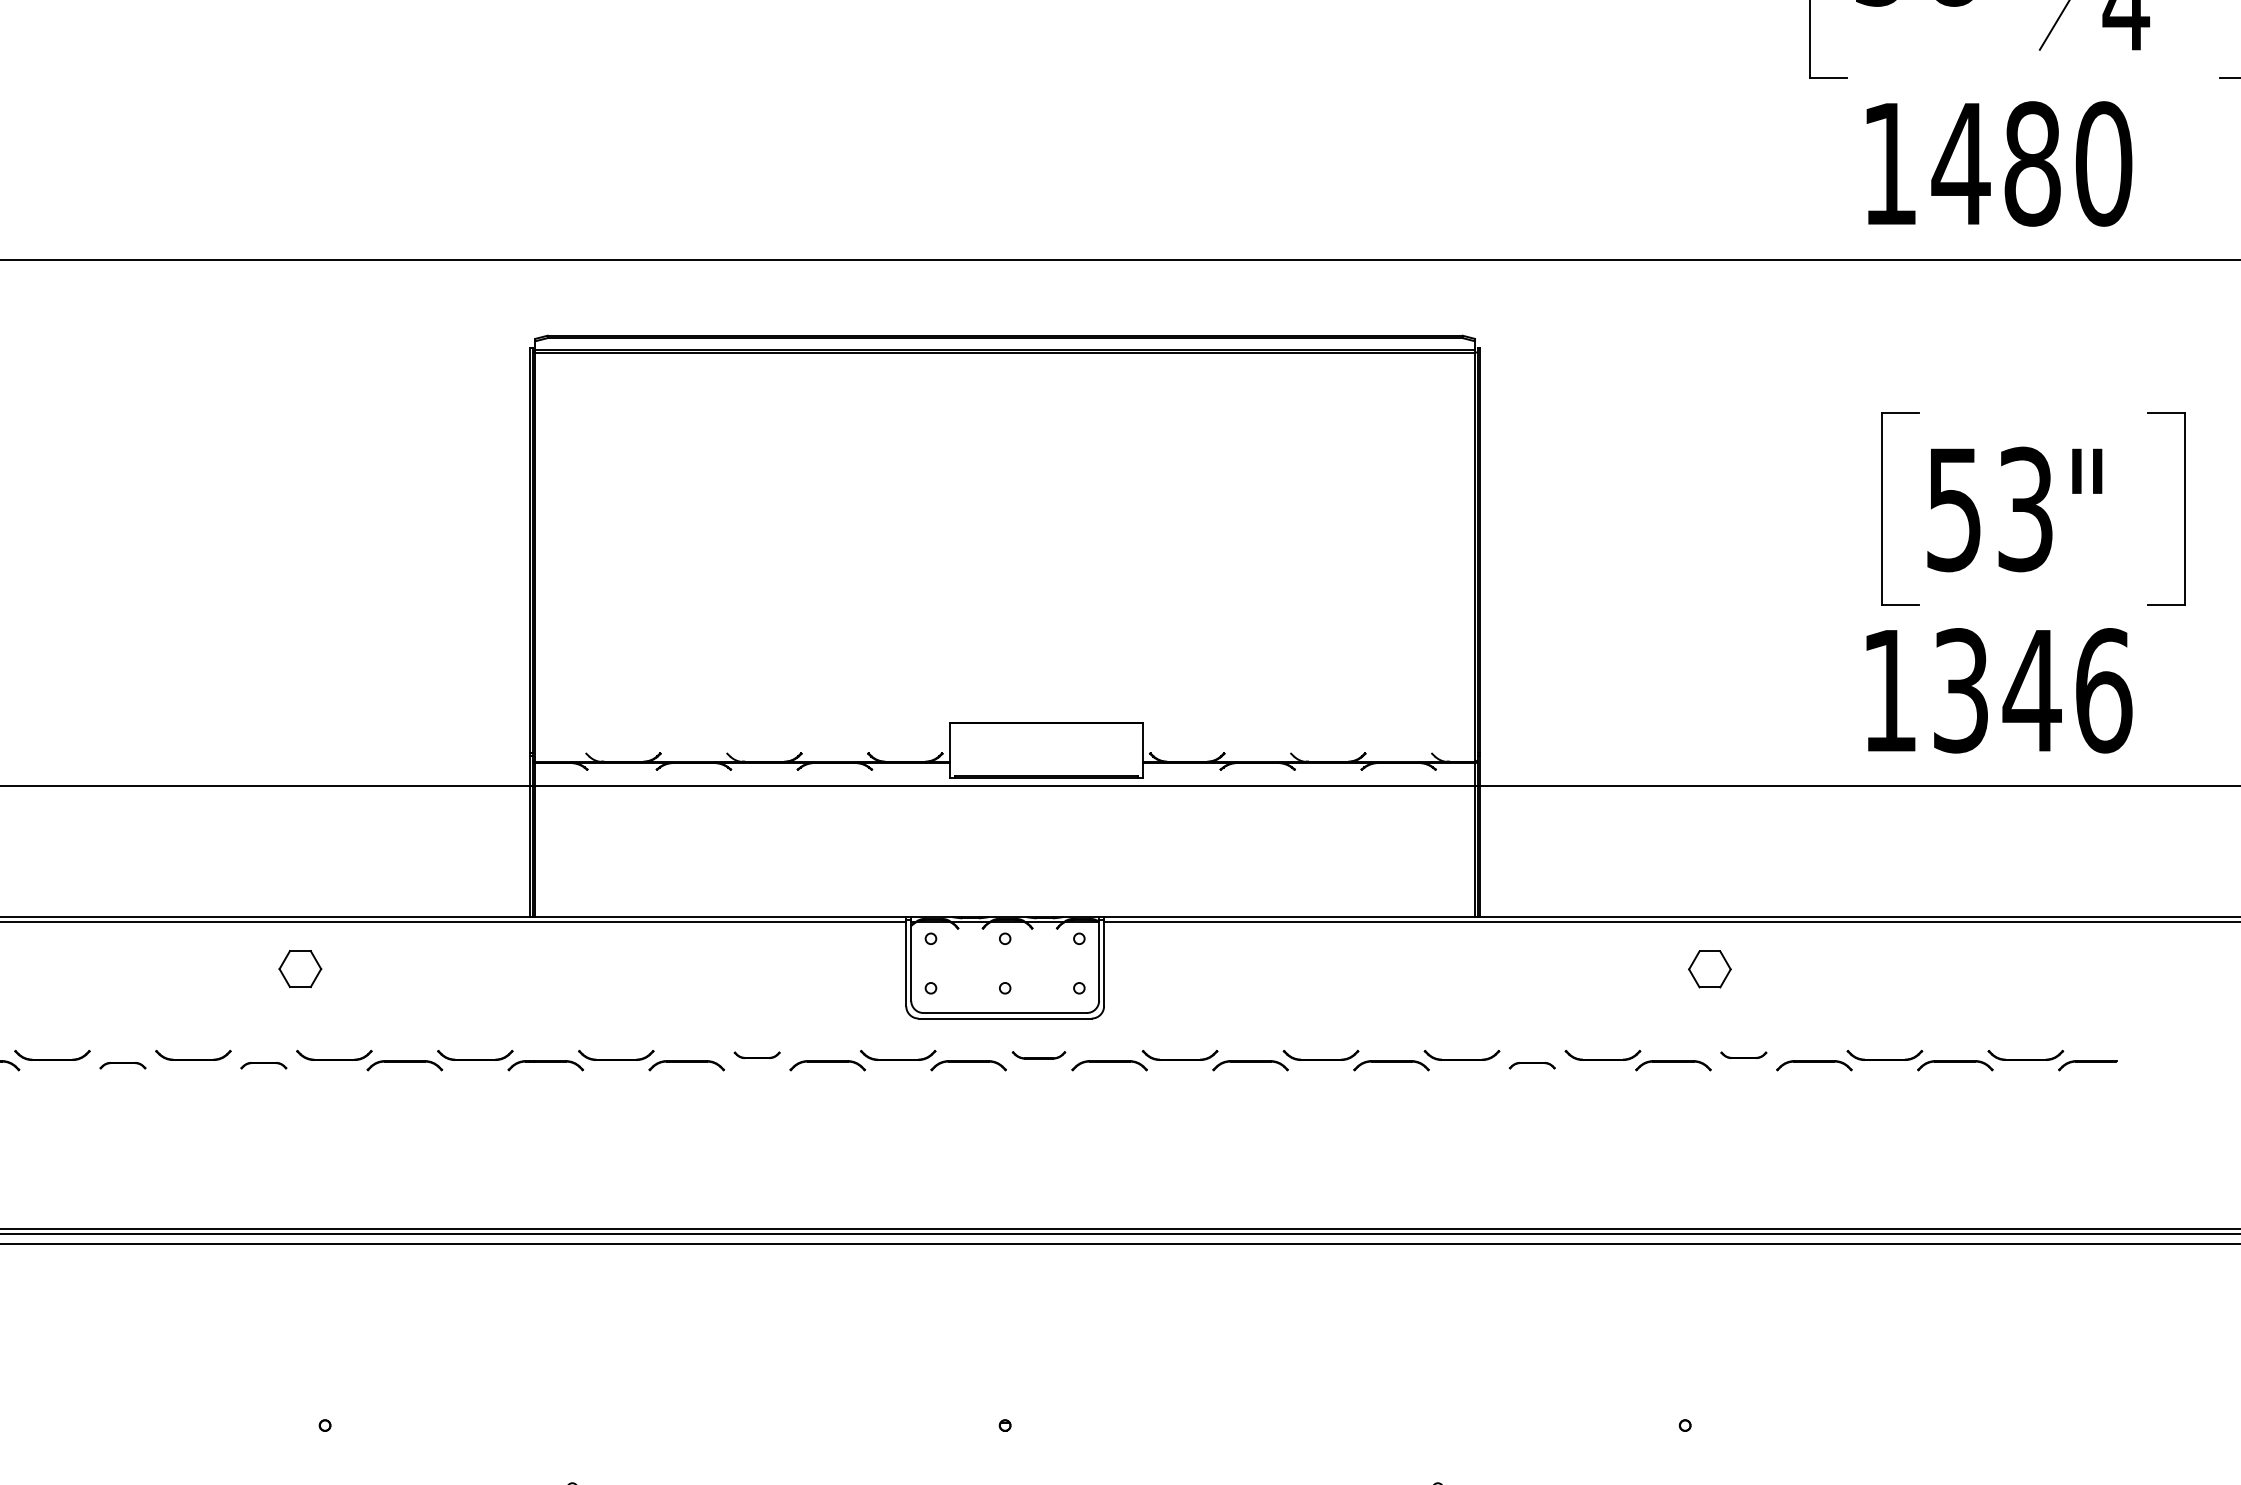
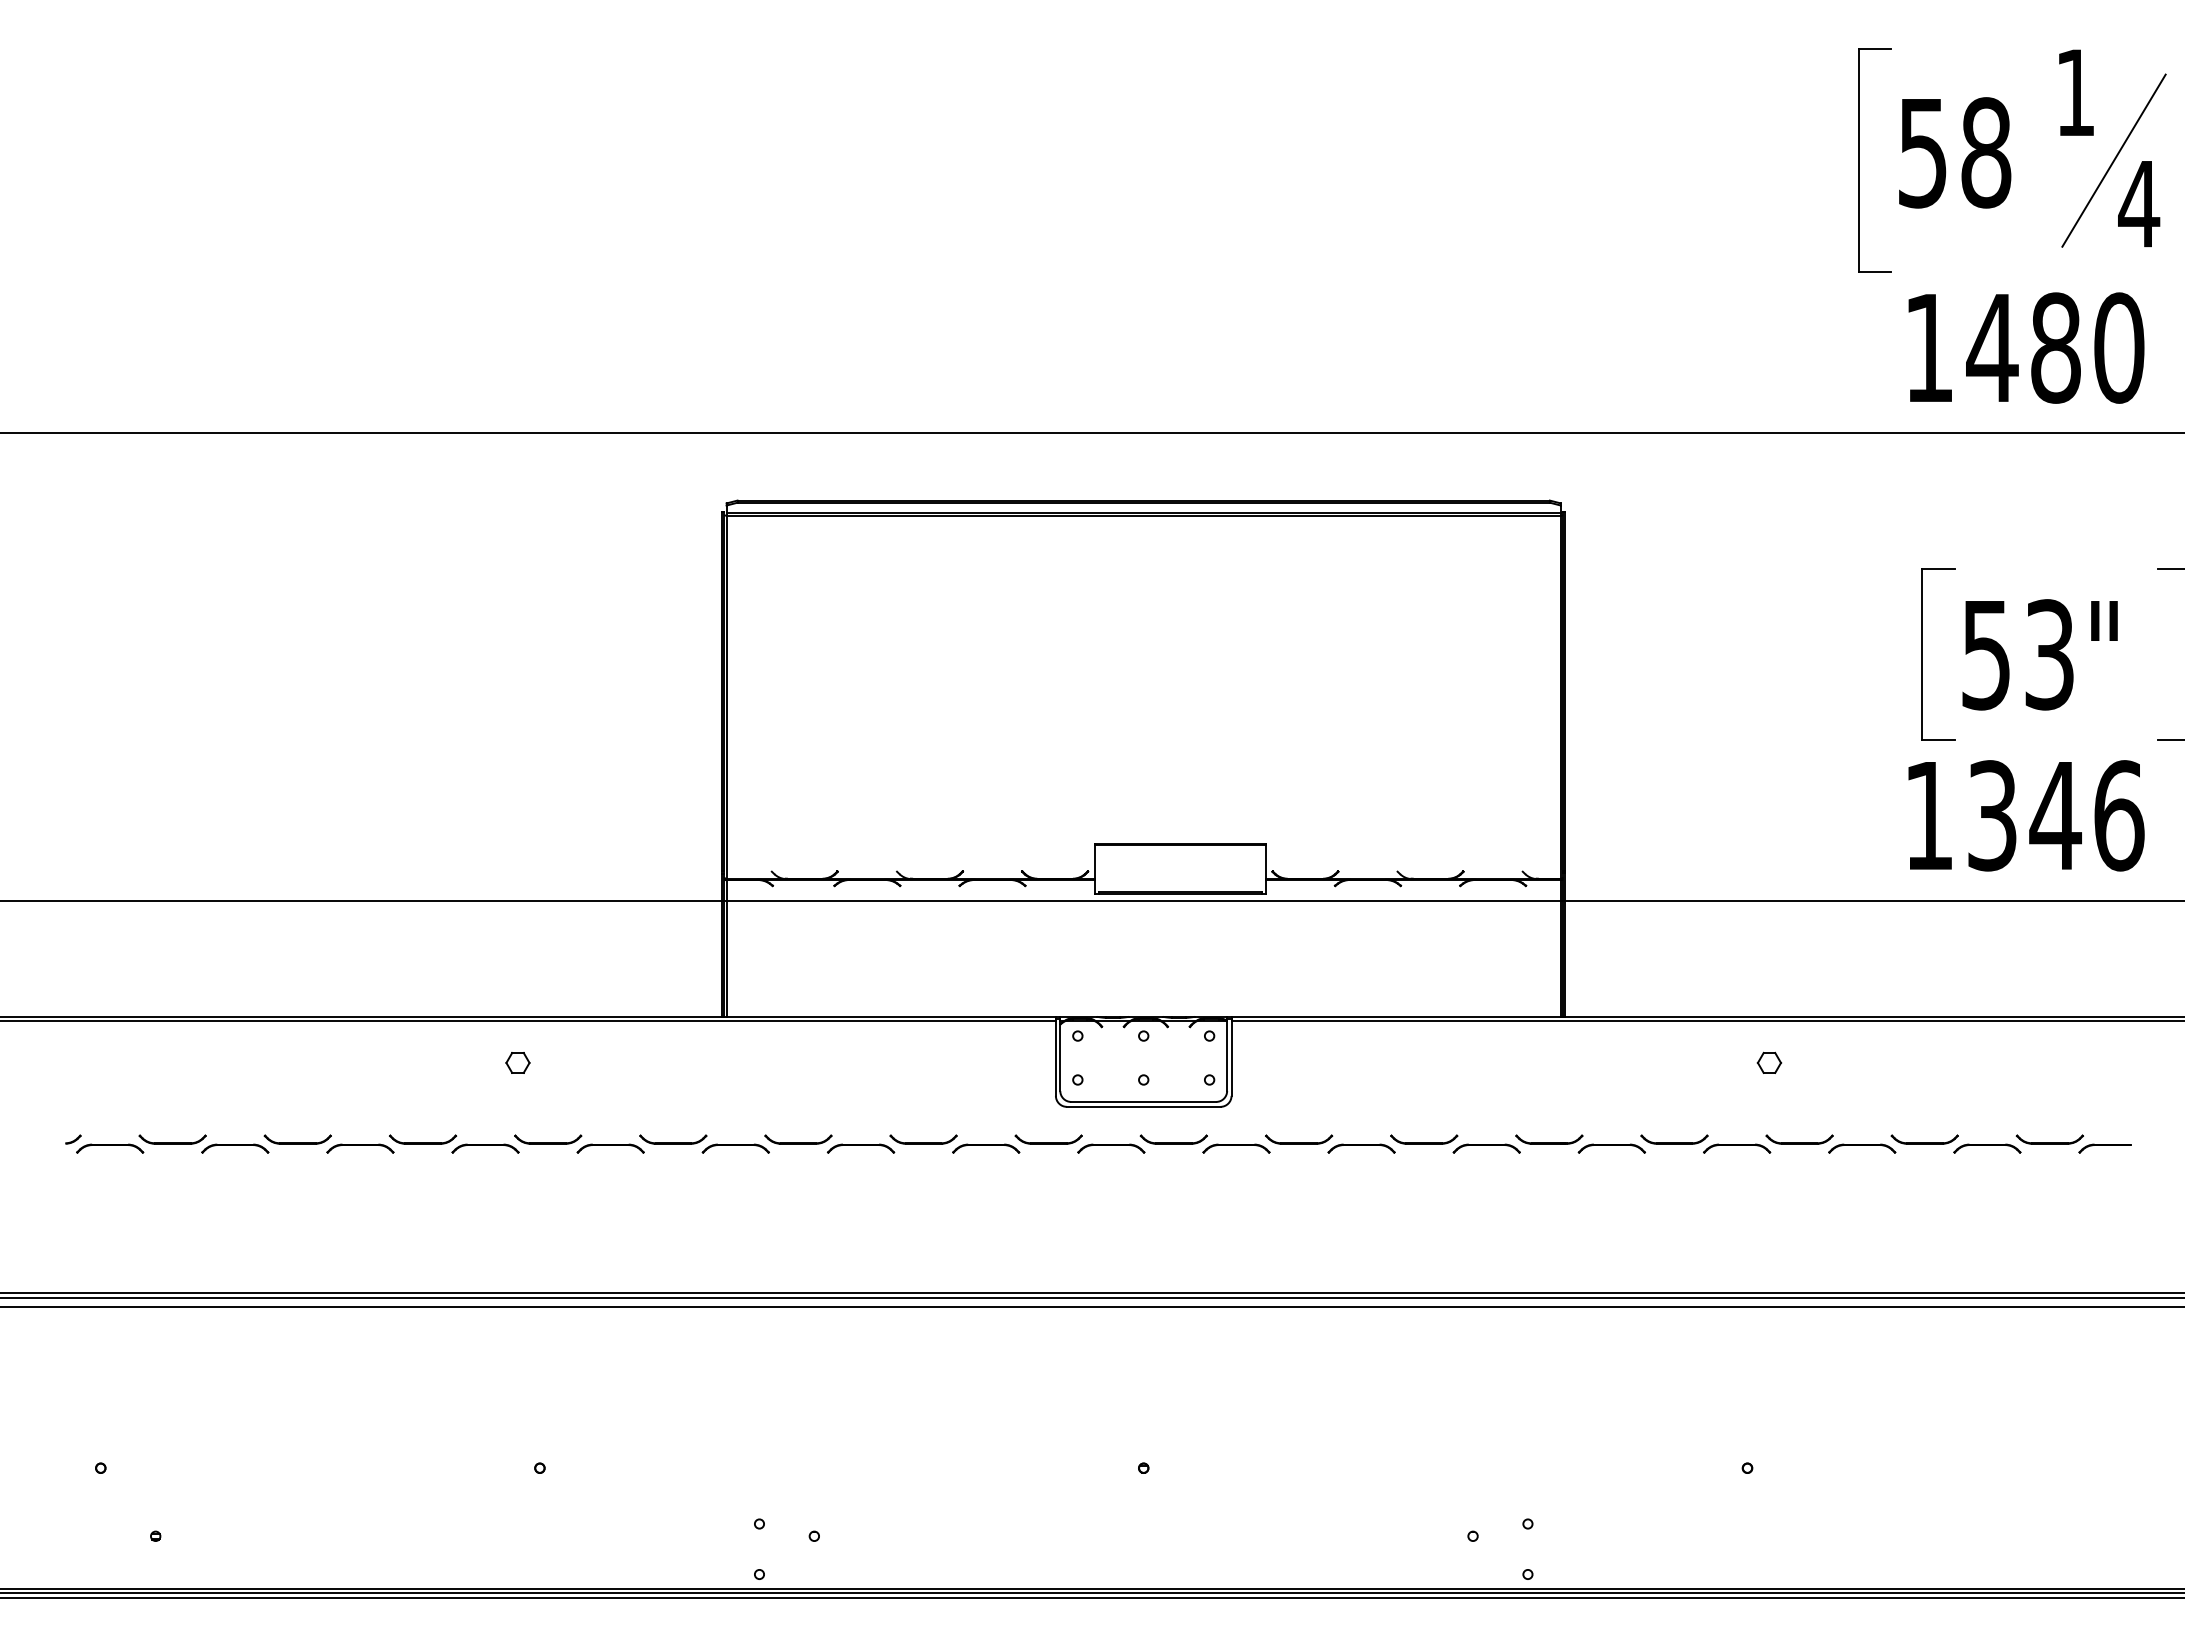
part: (299, 968) -> (517, 1062), size x0.62
part: (1709, 968) -> (1769, 1062), size x0.62
part: (757, 1055) -> (923, 1139), size x1.67
part: (1038, 1055) -> (1173, 1139), size x1.43
part: (1743, 1055) -> (1799, 1139), size x1.67
part: (123, 1065) -> (360, 1148), size x1.67
part: (263, 1065) -> (485, 1148), size x1.67
part: (1532, 1065) -> (1611, 1148), size x1.67

